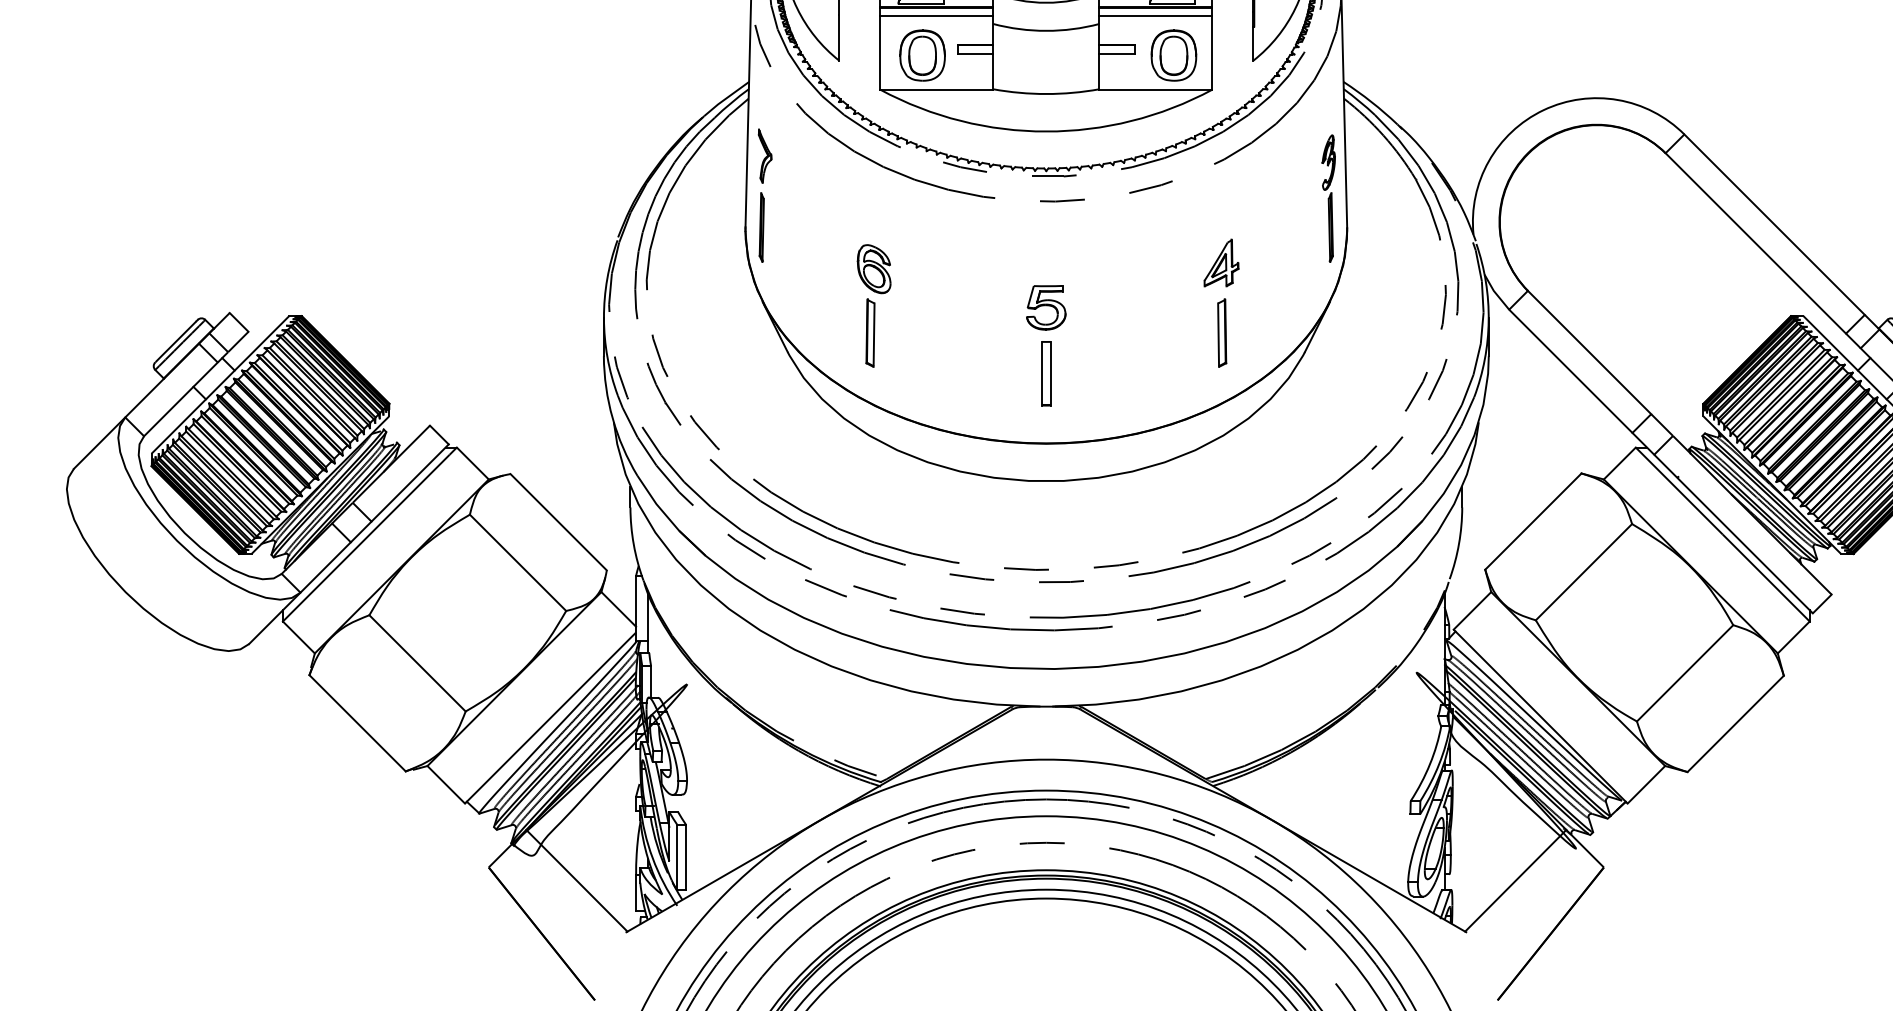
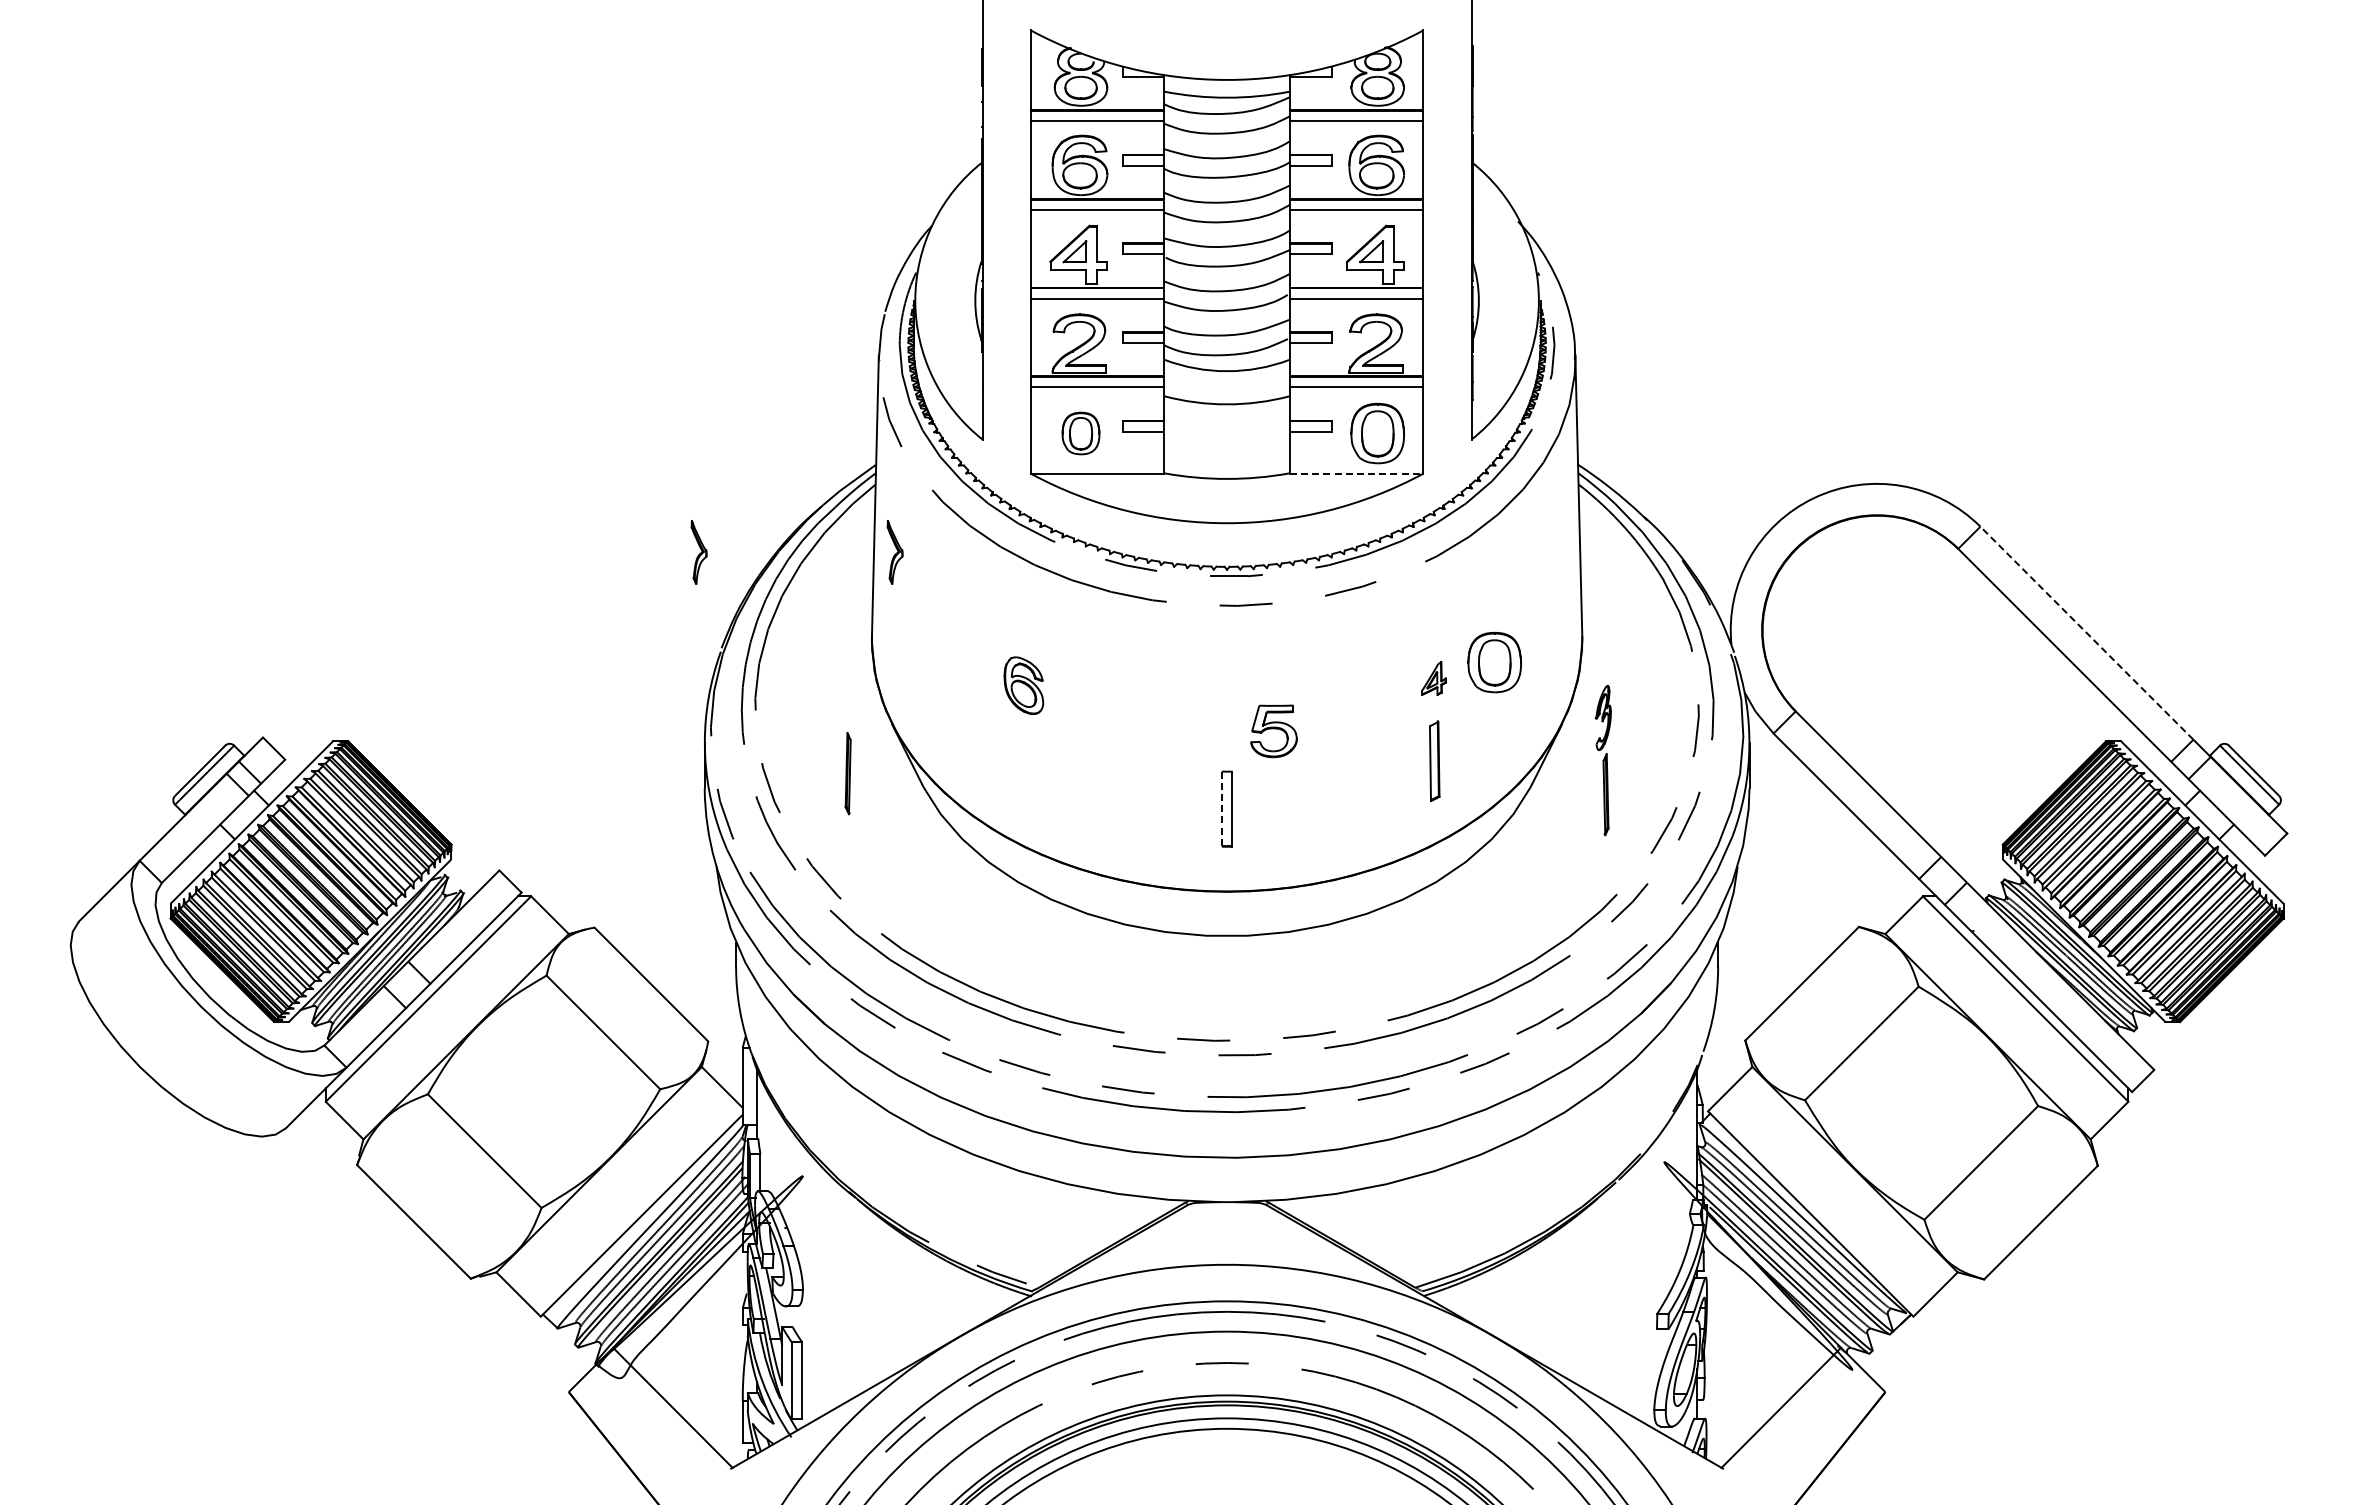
part: (922, 55) -> (1080, 433), size x0.7
line: (1155, 89) -> (1356, 473), solid -> dashed
part: (598, 156) -> (698, 552), added
part: (1327, 198) -> (1602, 760), moved
line: (1774, 224) -> (2086, 633), solid -> dashed
part: (761, 227) -> (847, 773), moved
part: (1272, 249) -> (1494, 662), added
part: (1221, 263) -> (1433, 678), size x0.6
part: (1045, 307) -> (1273, 731), moved
part: (870, 332) -> (1019, 760), removed
line: (1041, 374) -> (1221, 809), solid -> dashed

